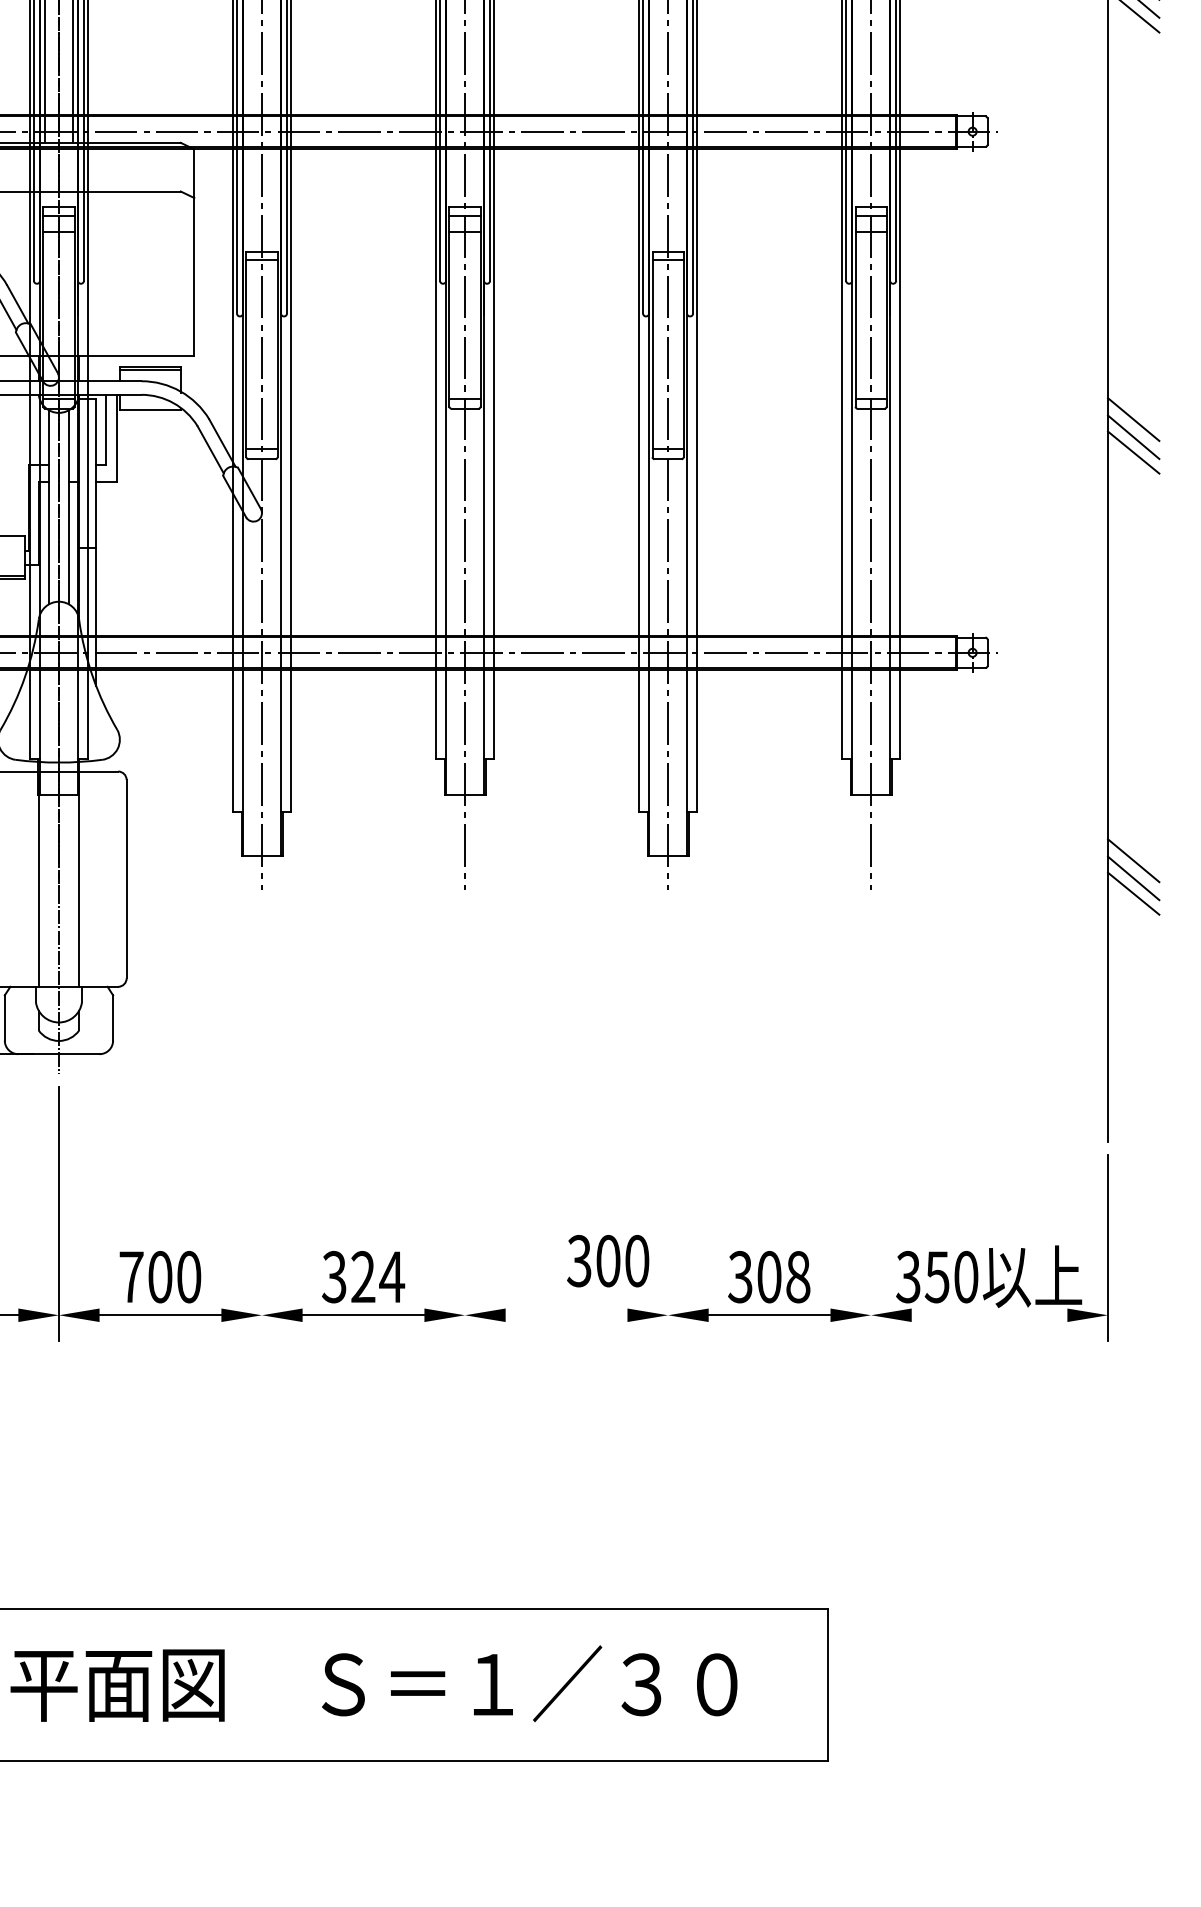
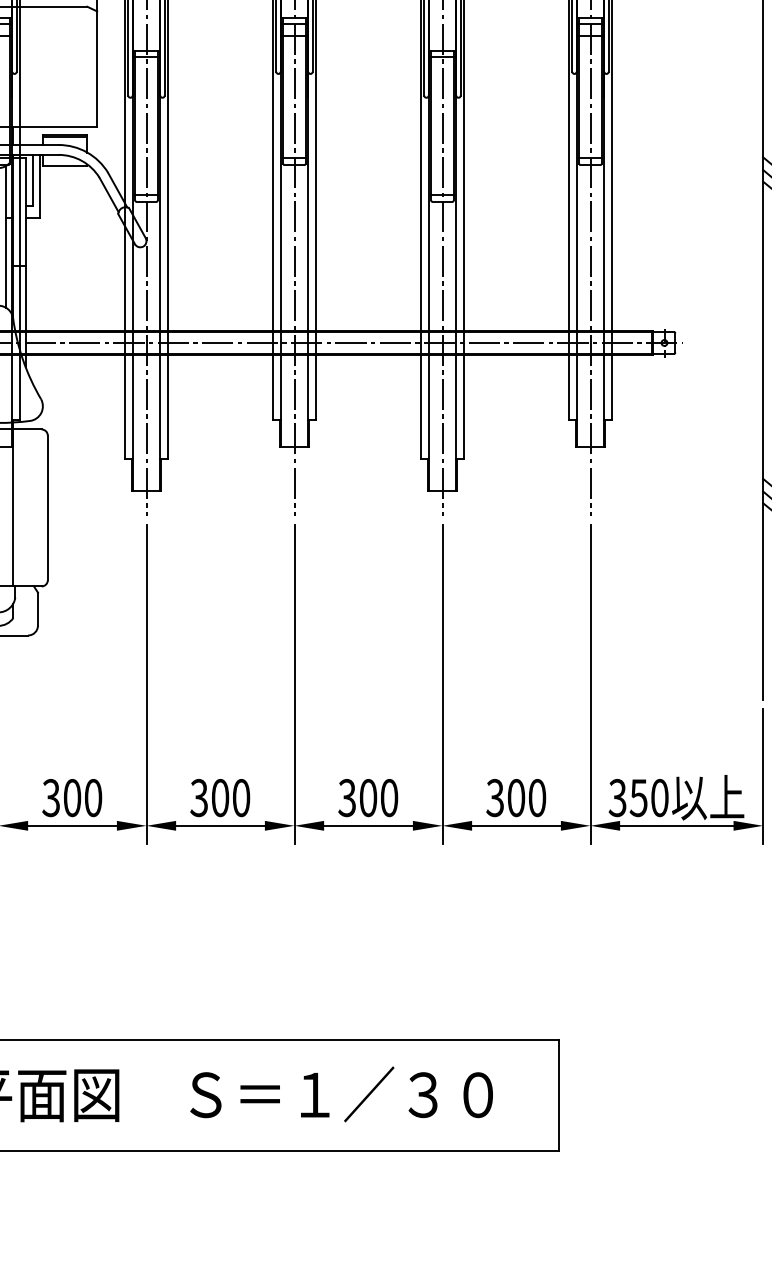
line: (262, 1121) -> (146, 684), added
line: (465, 1121) -> (294, 684), added
line: (668, 1121) -> (442, 684), added
line: (871, 1121) -> (590, 684), added
text: (608, 1261) -> (368, 798), moved
text: (131, 1277) -> (51, 798), 700 -> 300
text: (378, 1277) -> (231, 798), 324 -> 300
text: (798, 1277) -> (537, 798), 308 -> 300
line: (566, 1315) -> (368, 825), added
line: (989, 1315) -> (676, 825), added

